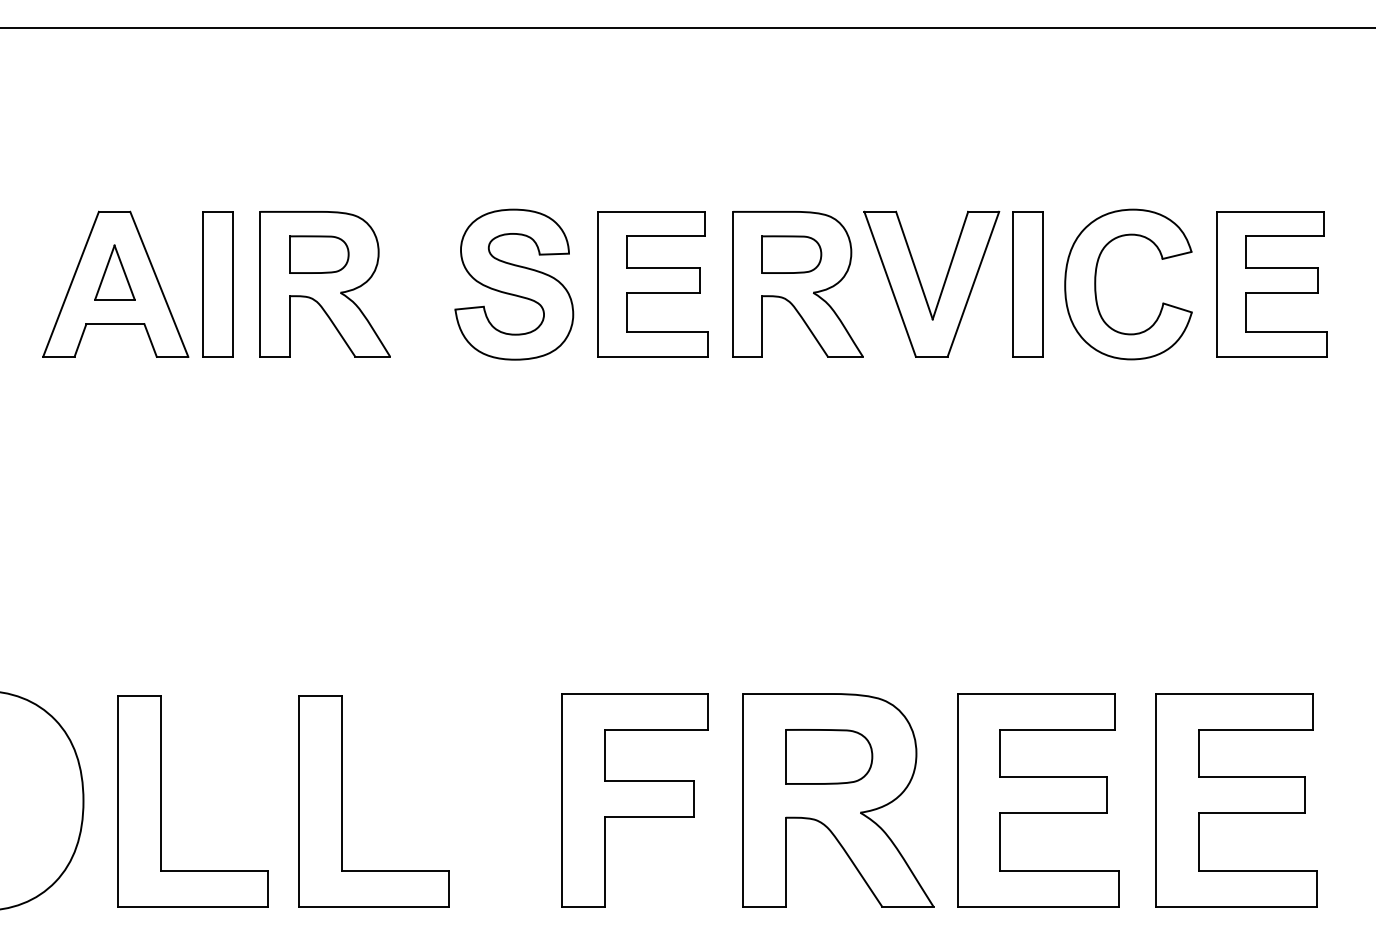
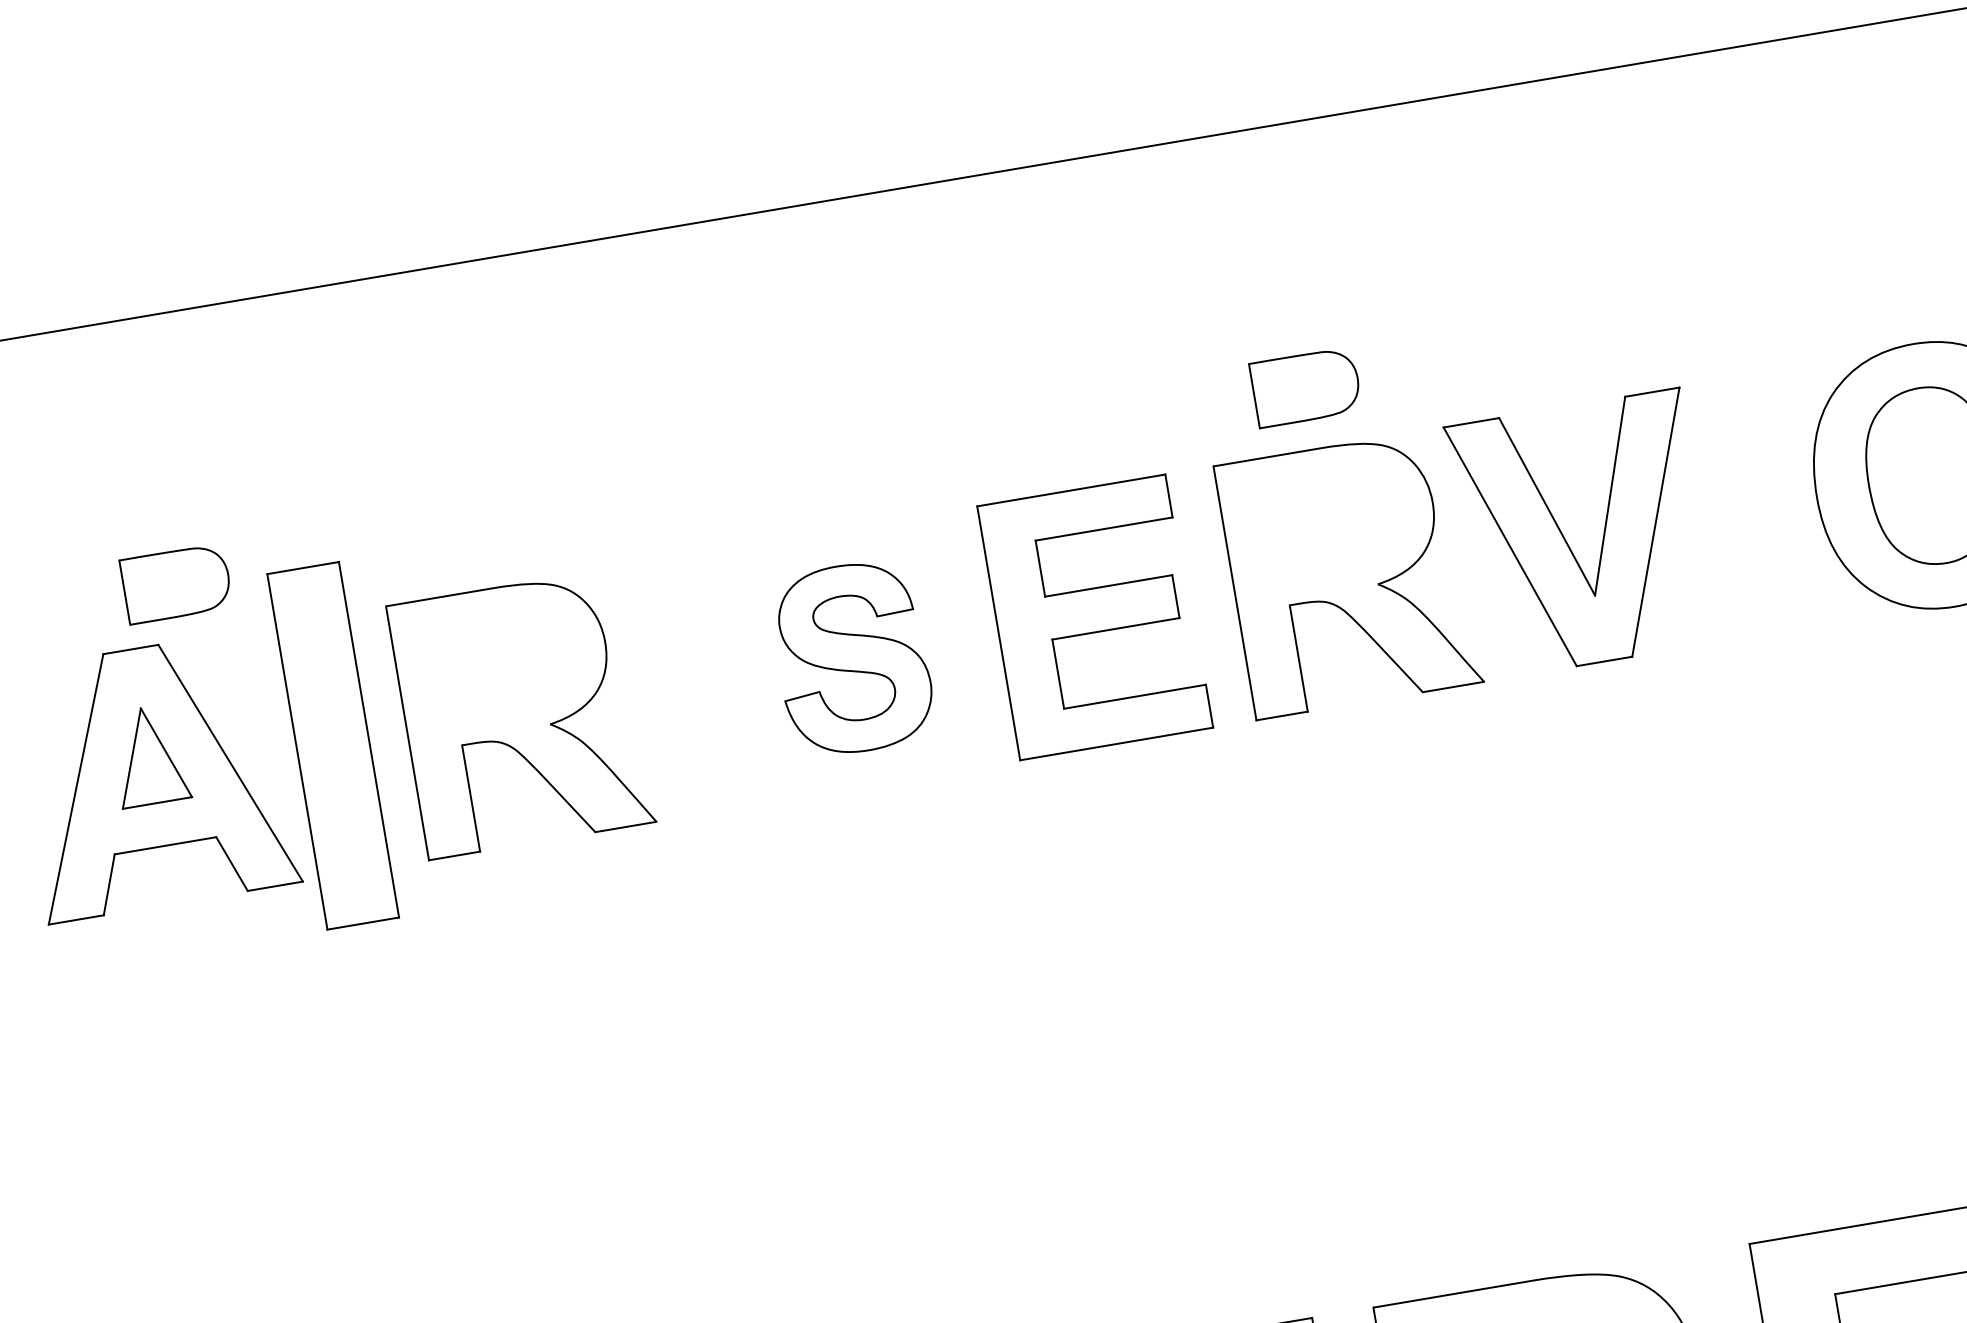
part: (319, 254) -> (177, 583), moved
part: (791, 254) -> (1305, 387), moved
part: (217, 284) -> (332, 746), size x1.4
part: (514, 284) -> (852, 658), size x0.7
part: (1027, 284) -> (1750, 506), removed

